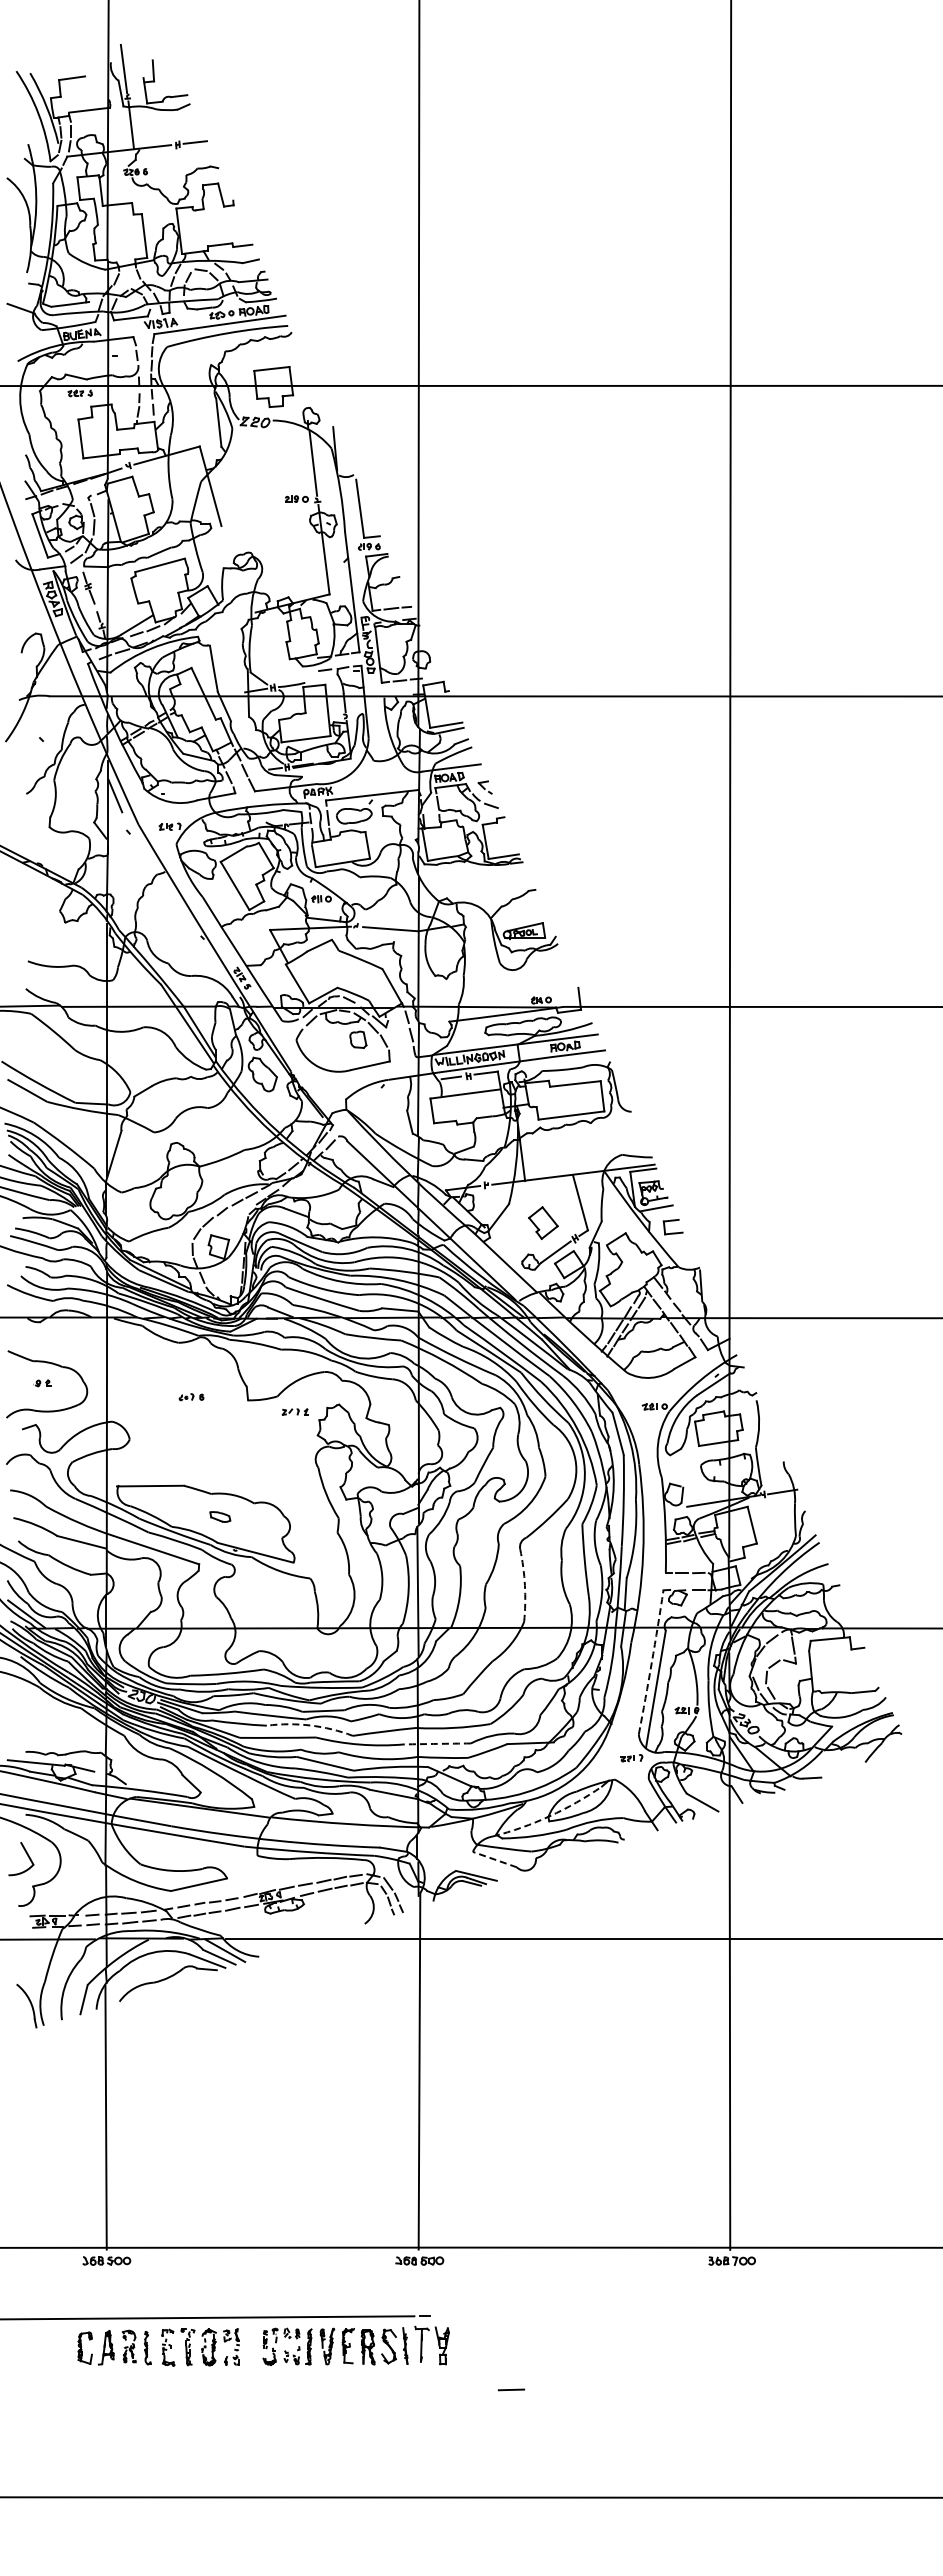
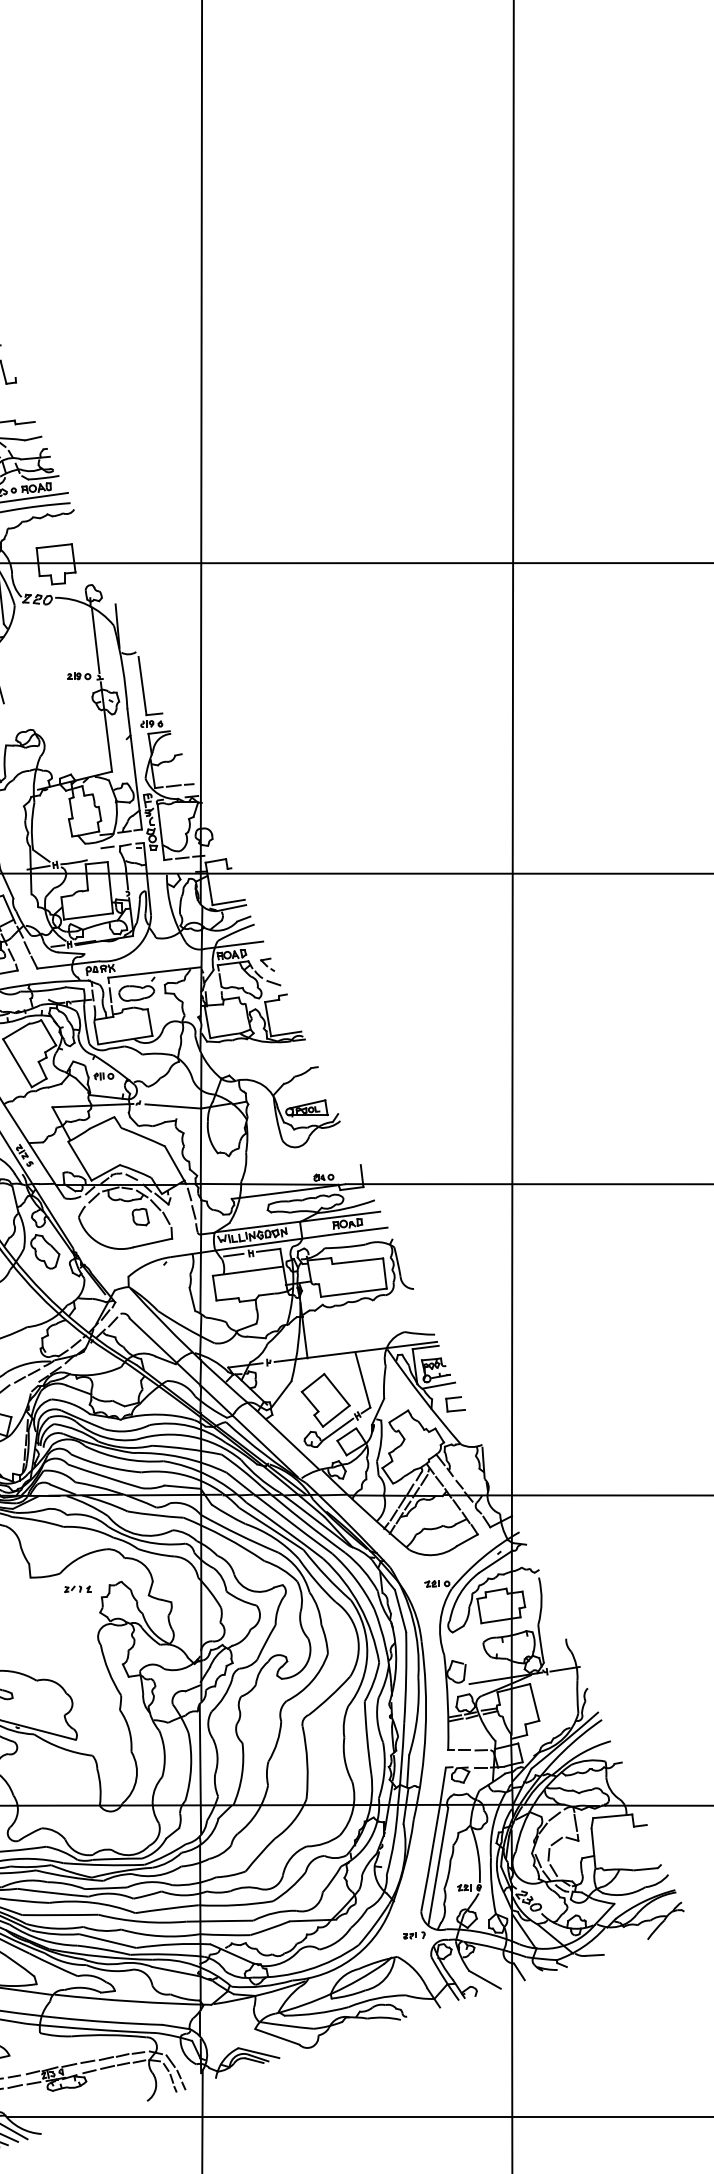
part: (543, 1222) -> (325, 1399), size x1.67
arc: (524, 1585) -> (306, 1762), dashed -> solid
arc: (651, 1662) -> (433, 1839), dashed -> solid
arc: (310, 1725) -> (92, 1902), dashed -> solid
arc: (437, 1743) -> (219, 1920), dashed -> solid
arc: (549, 1816) -> (331, 1993), dashed -> solid
line: (494, 1859) -> (276, 2036), dashed -> solid

